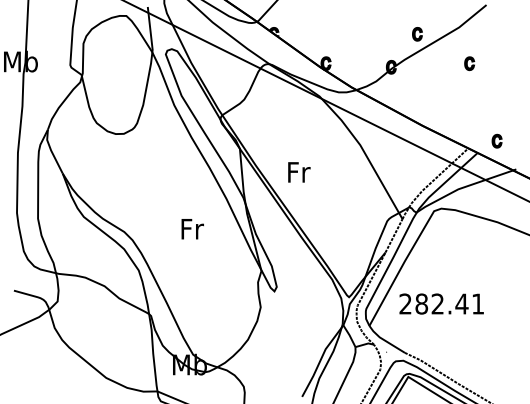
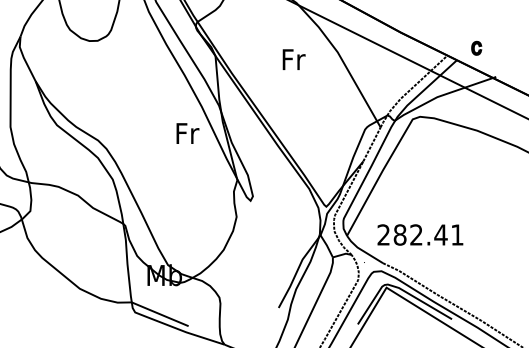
text: (299, 172) -> (294, 59), moved
text: (192, 229) -> (187, 133), moved
text: (441, 303) -> (420, 234), moved

